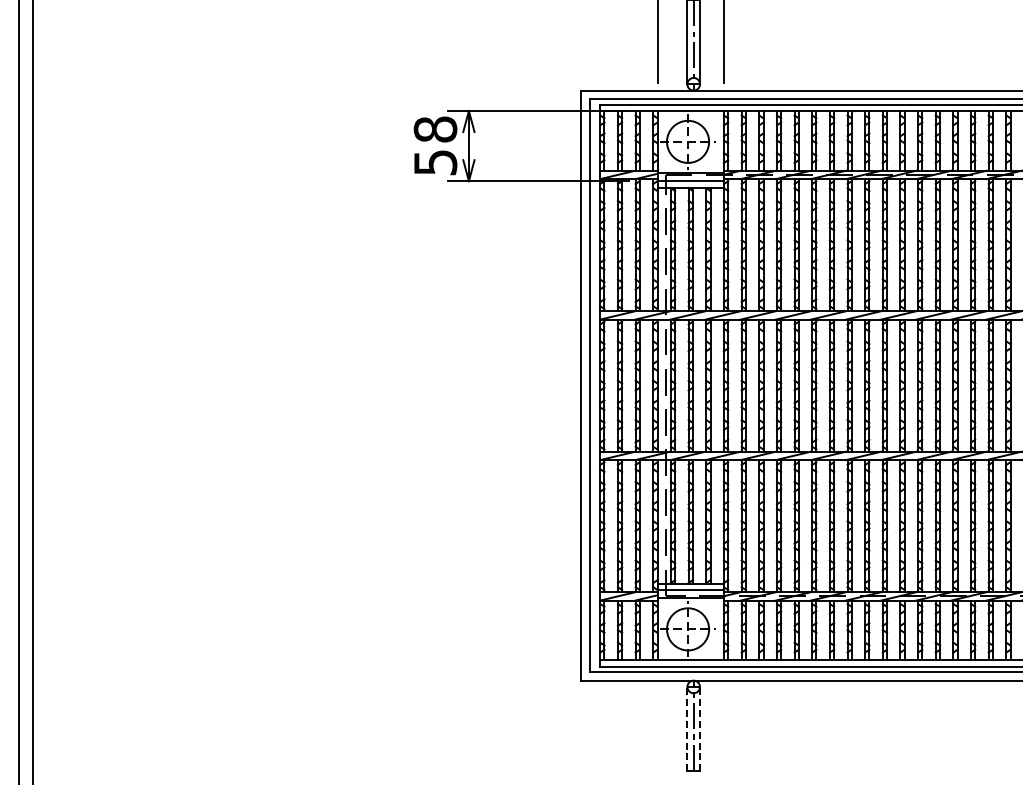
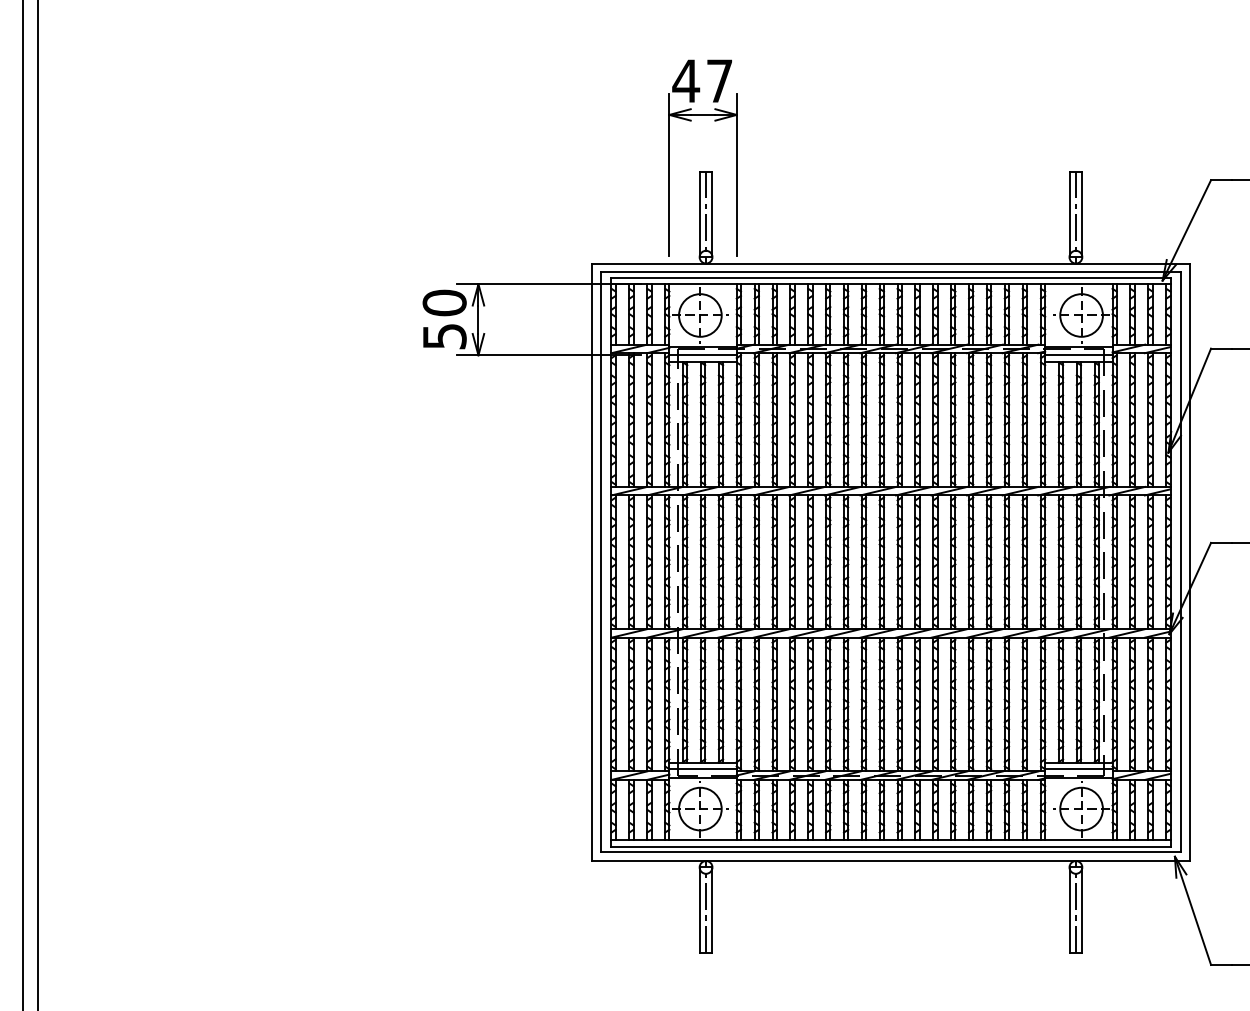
text: (435, 129) -> (444, 302), 58 -> 50
line: (687, 729) -> (699, 910), dashed -> solid
line: (700, 729) -> (712, 910), dashed -> solid

